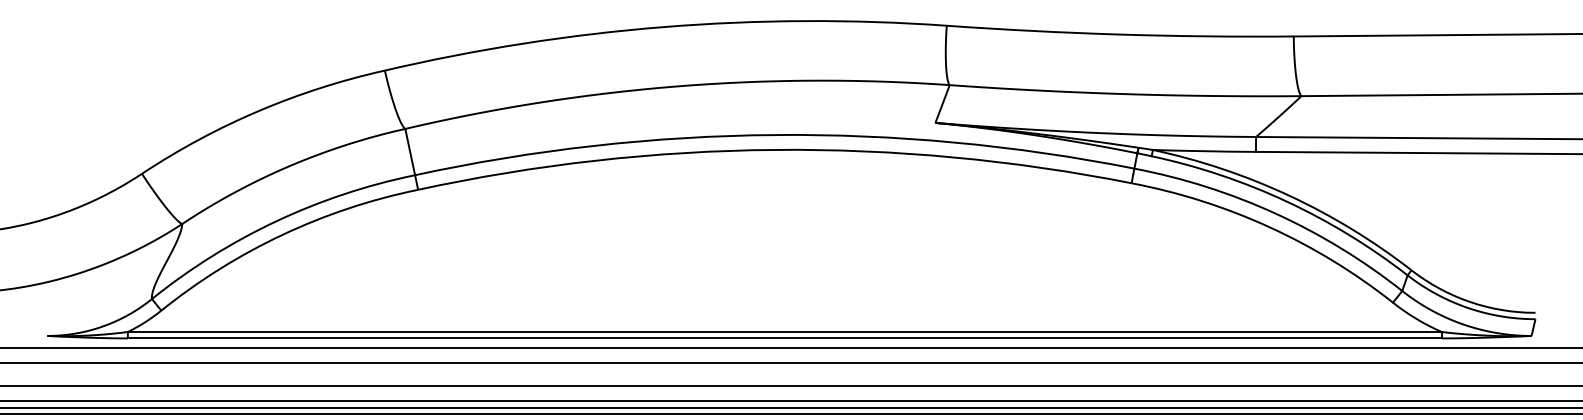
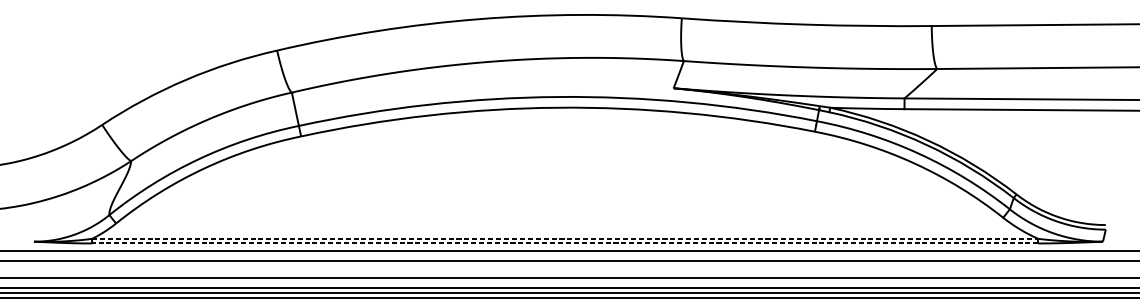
line: (784, 332) -> (564, 239), solid -> dashed
line: (784, 338) -> (564, 243), solid -> dashed

